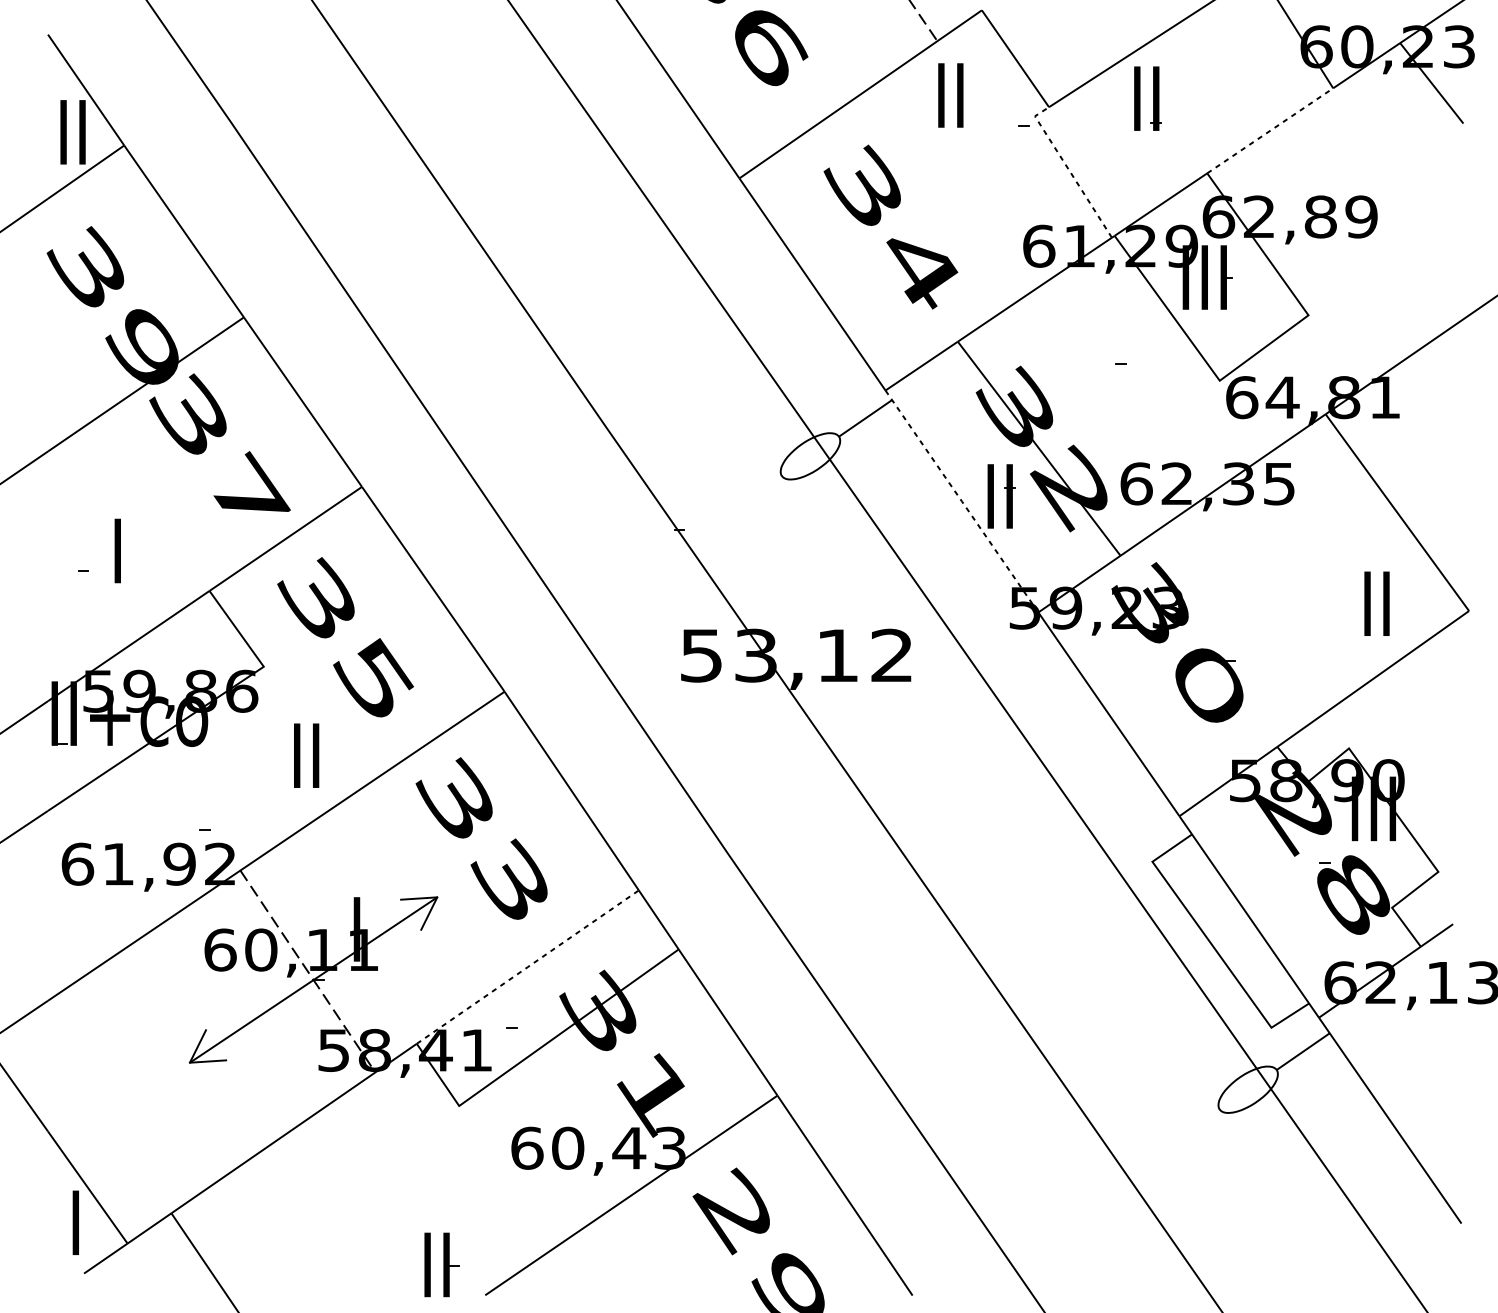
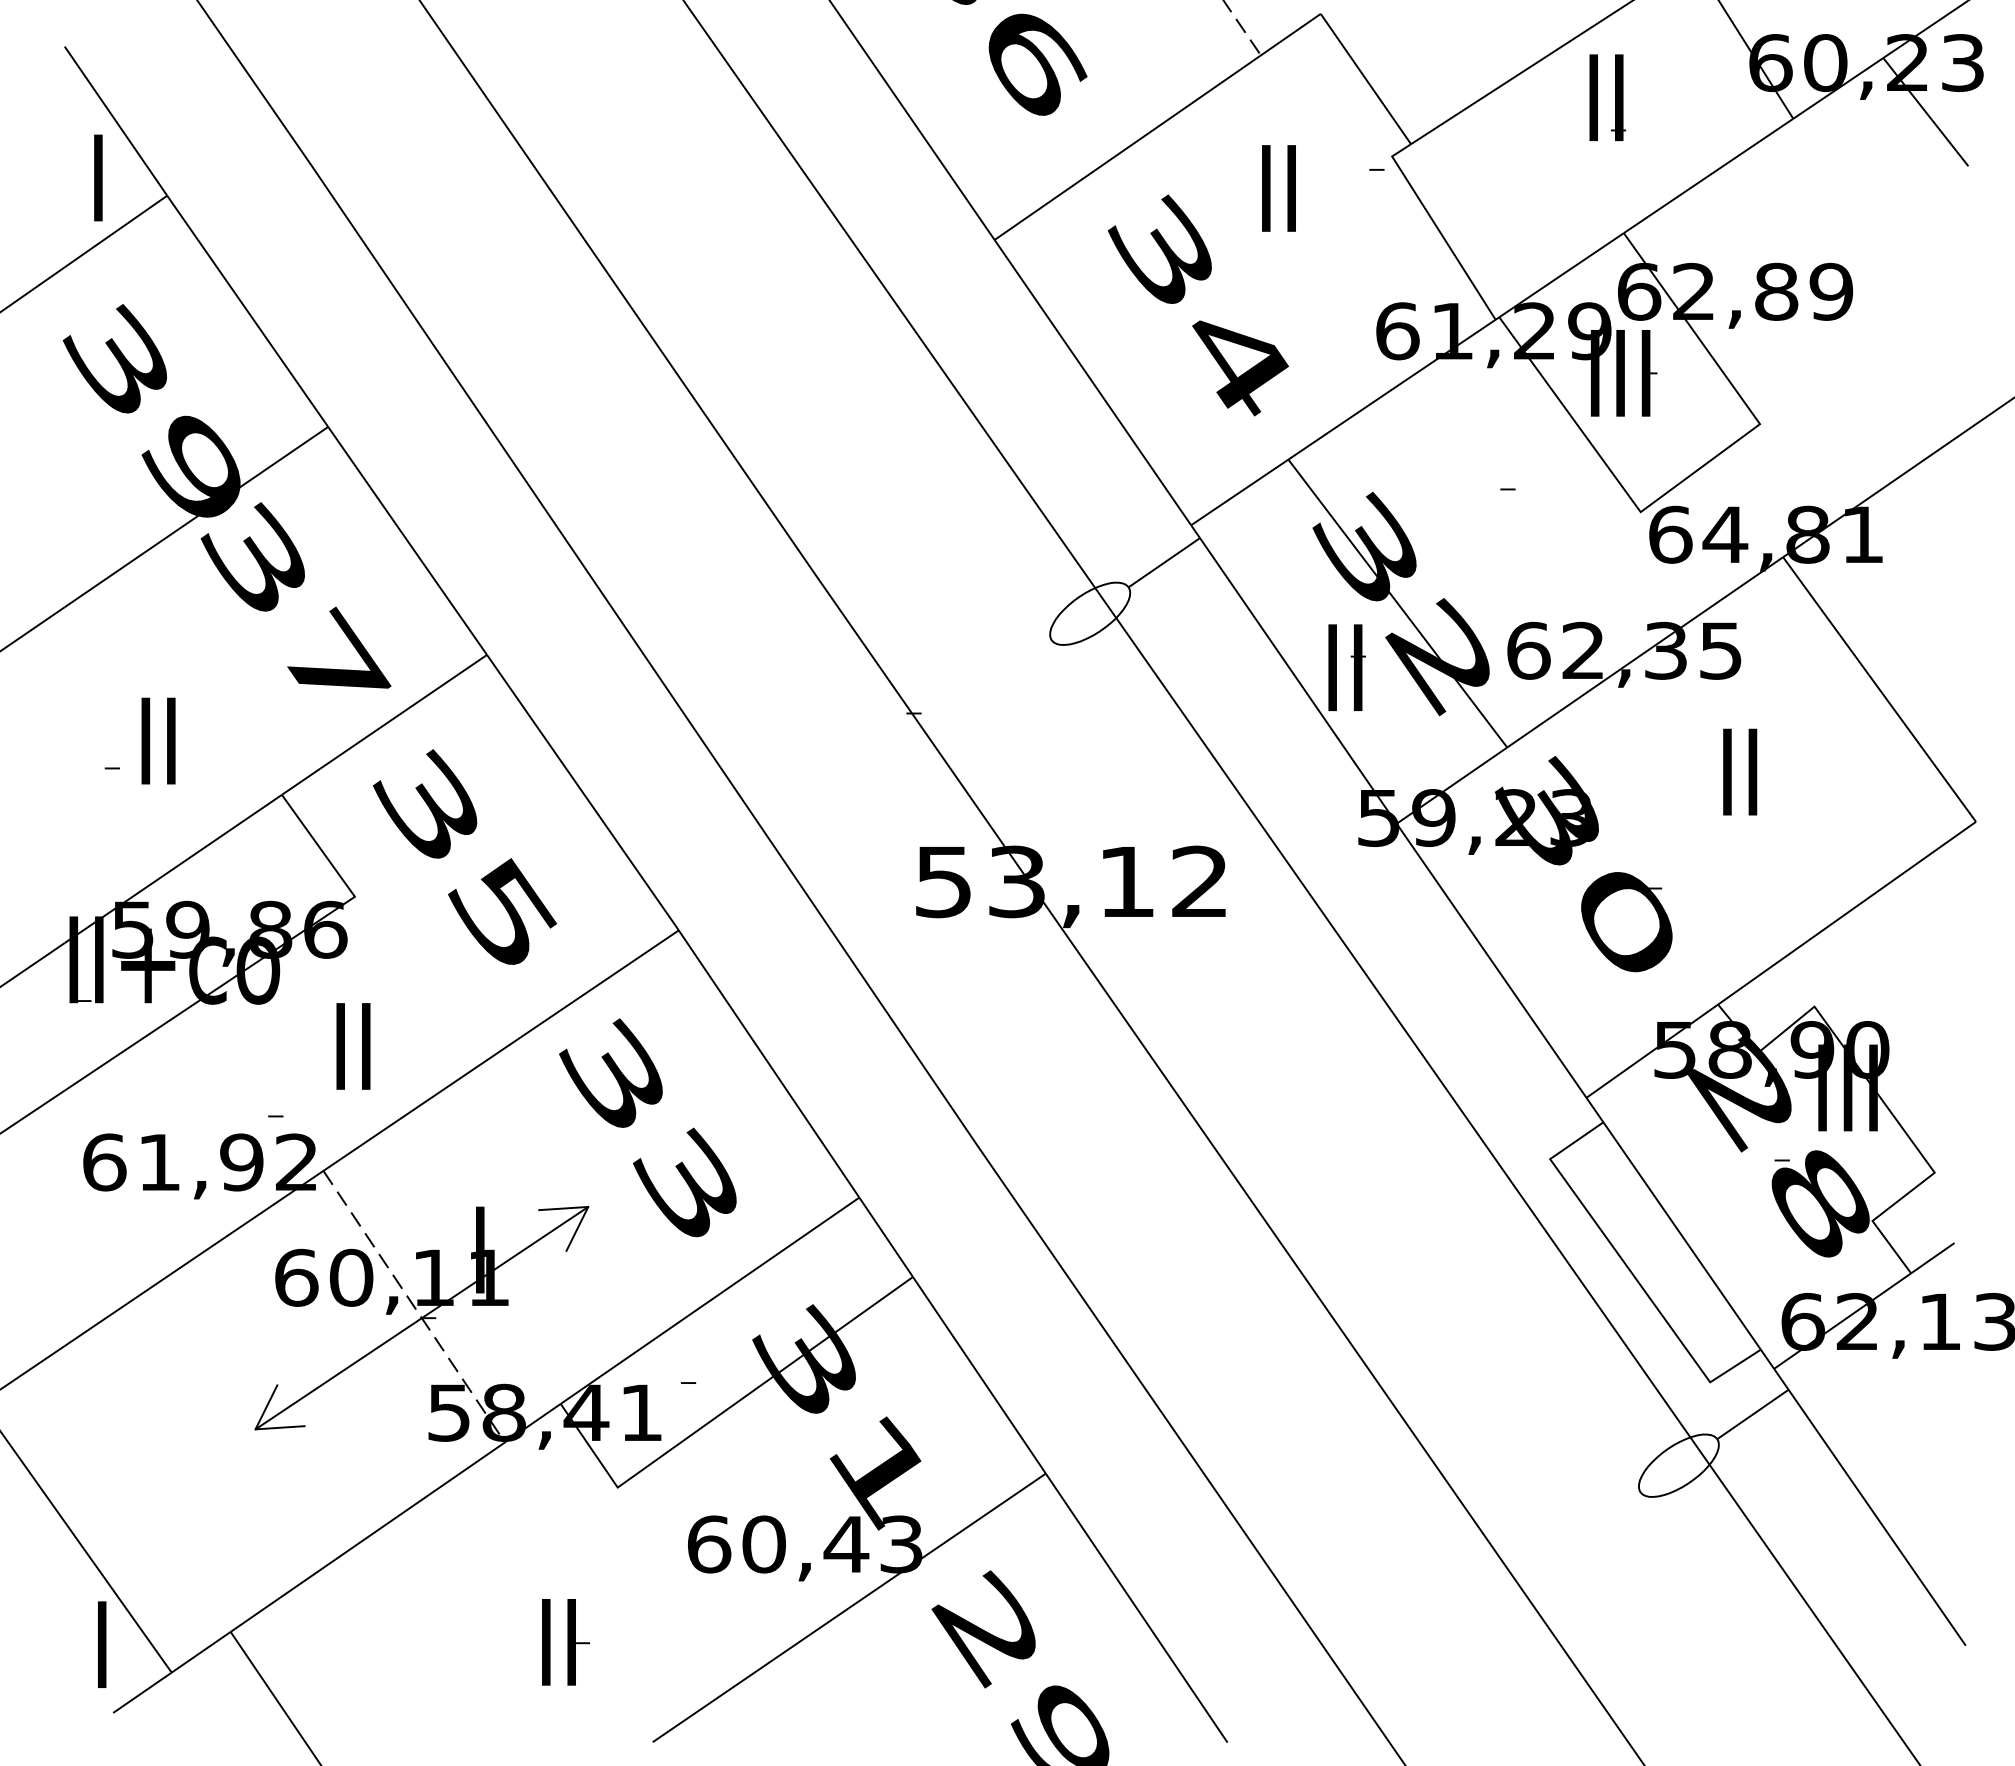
text: (950, 95) -> (1278, 188), moved
part: (1153, 98) -> (1615, 97), moved
line: (1270, 130) -> (1709, 175), dashed -> solid
text: (73, 131) -> (98, 177), II -> I
line: (1068, 169) -> (1437, 228), dashed -> solid
line: (961, 501) -> (1293, 674), dashed -> solid
text: (117, 550) -> (158, 740), I -> II
text: (1377, 603) -> (1740, 771), moved
text: (306, 755) -> (353, 1046), moved
line: (528, 966) -> (710, 1300), dashed -> solid
part: (441, 1265) -> (565, 1642), moved

